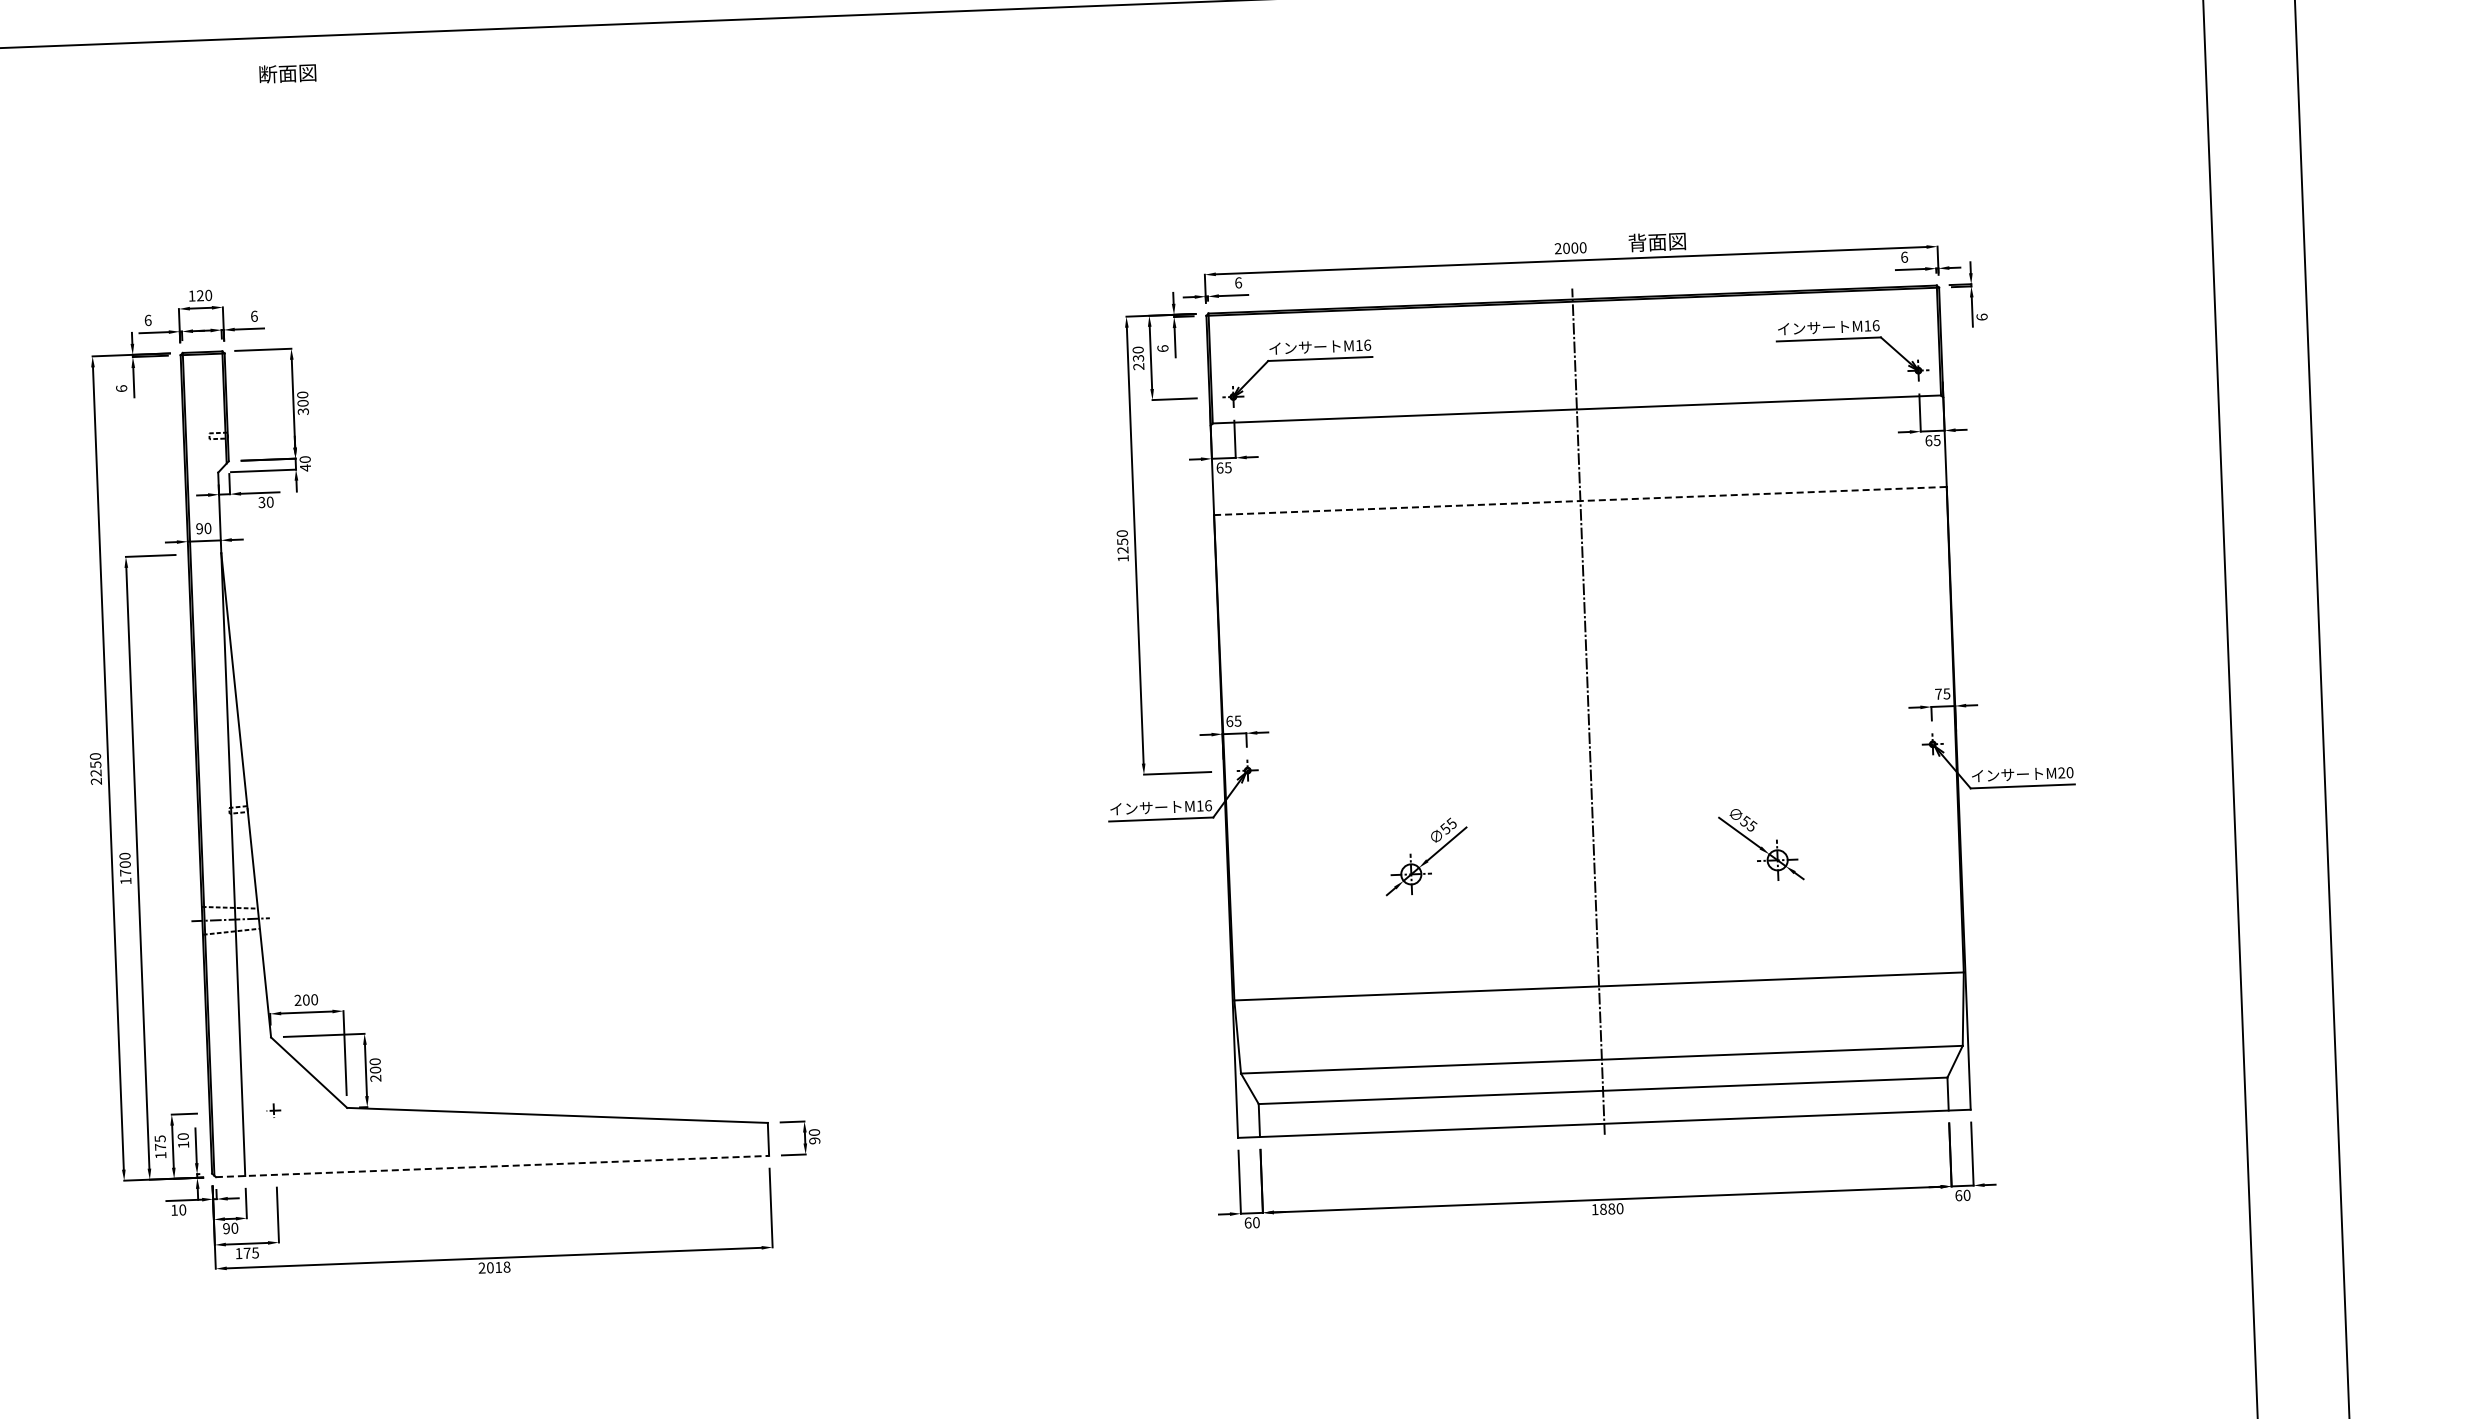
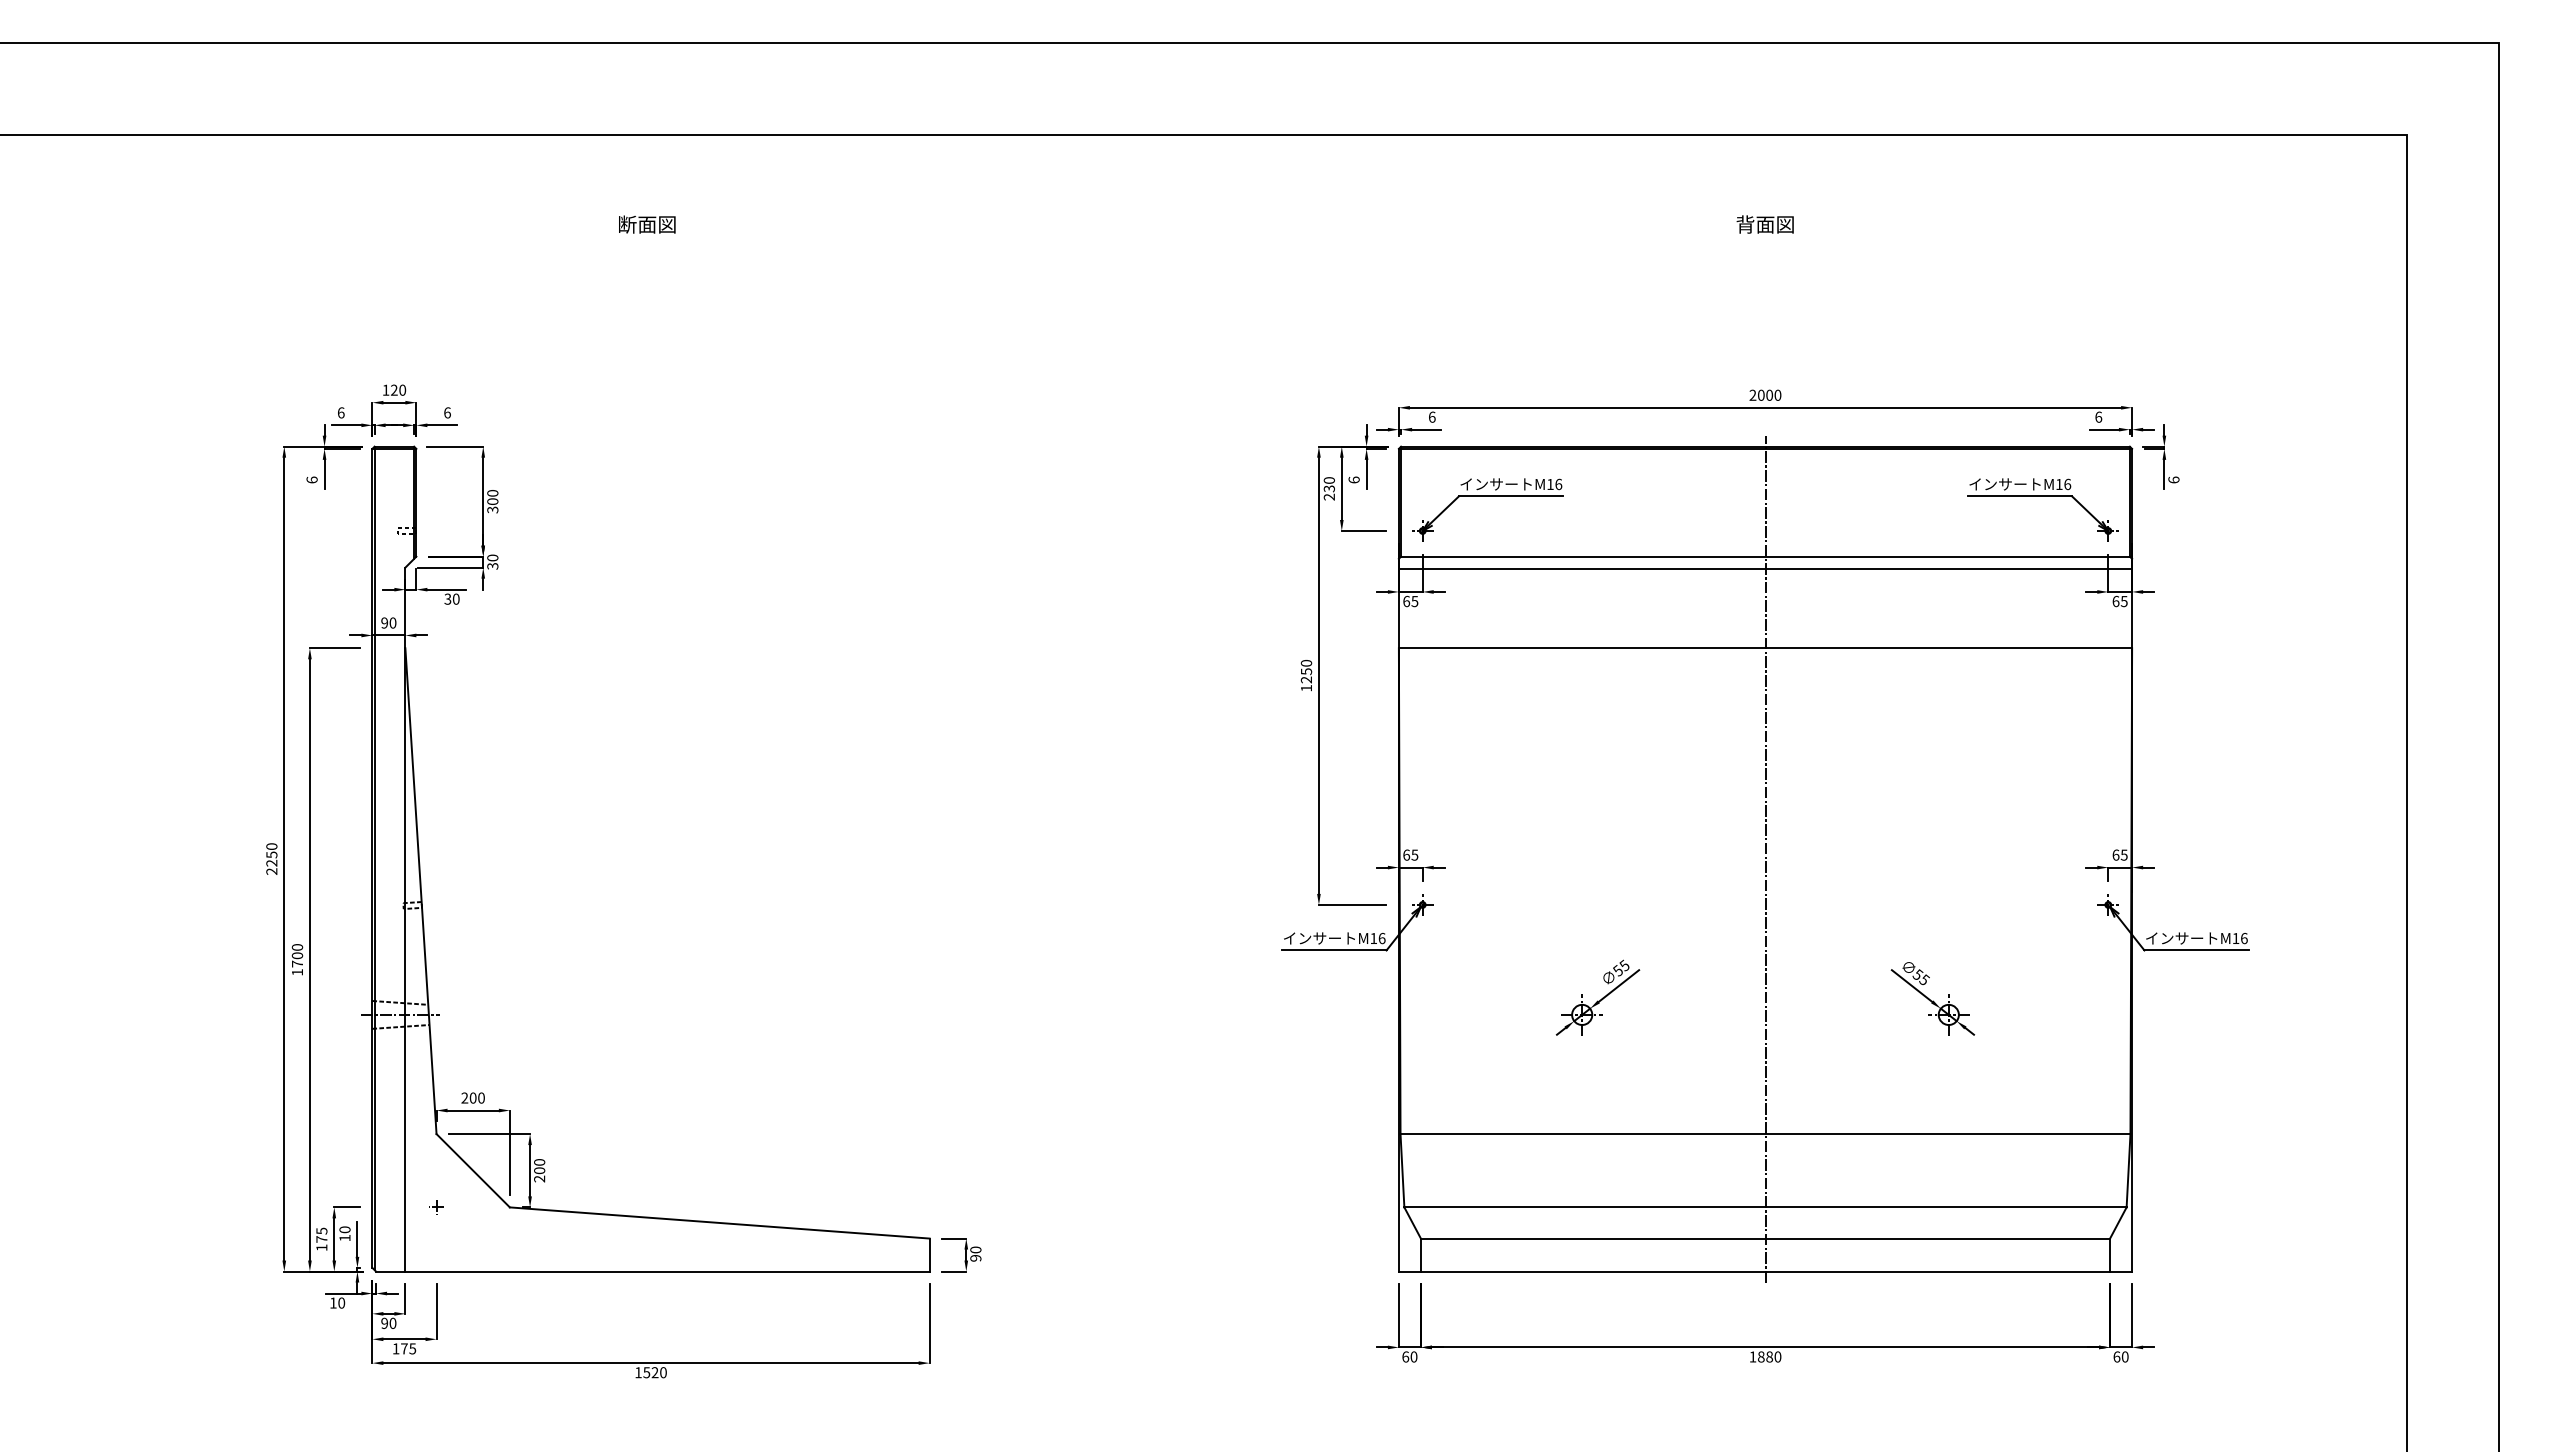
text: (288, 73) -> (647, 224), moved
text: (1656, 242) -> (1764, 224), moved
line: (1577, 422) -> (1765, 569), added
text: (305, 468) -> (492, 566), 40 -> 30
line: (1580, 501) -> (1765, 648), dashed -> solid
text: (1938, 693) -> (2115, 854), 75 -> 65
text: (2065, 771) -> (2239, 937), M20 -> M16
line: (492, 1166) -> (652, 1271), dashed -> solid
text: (494, 1267) -> (650, 1372), 2018 -> 1520

